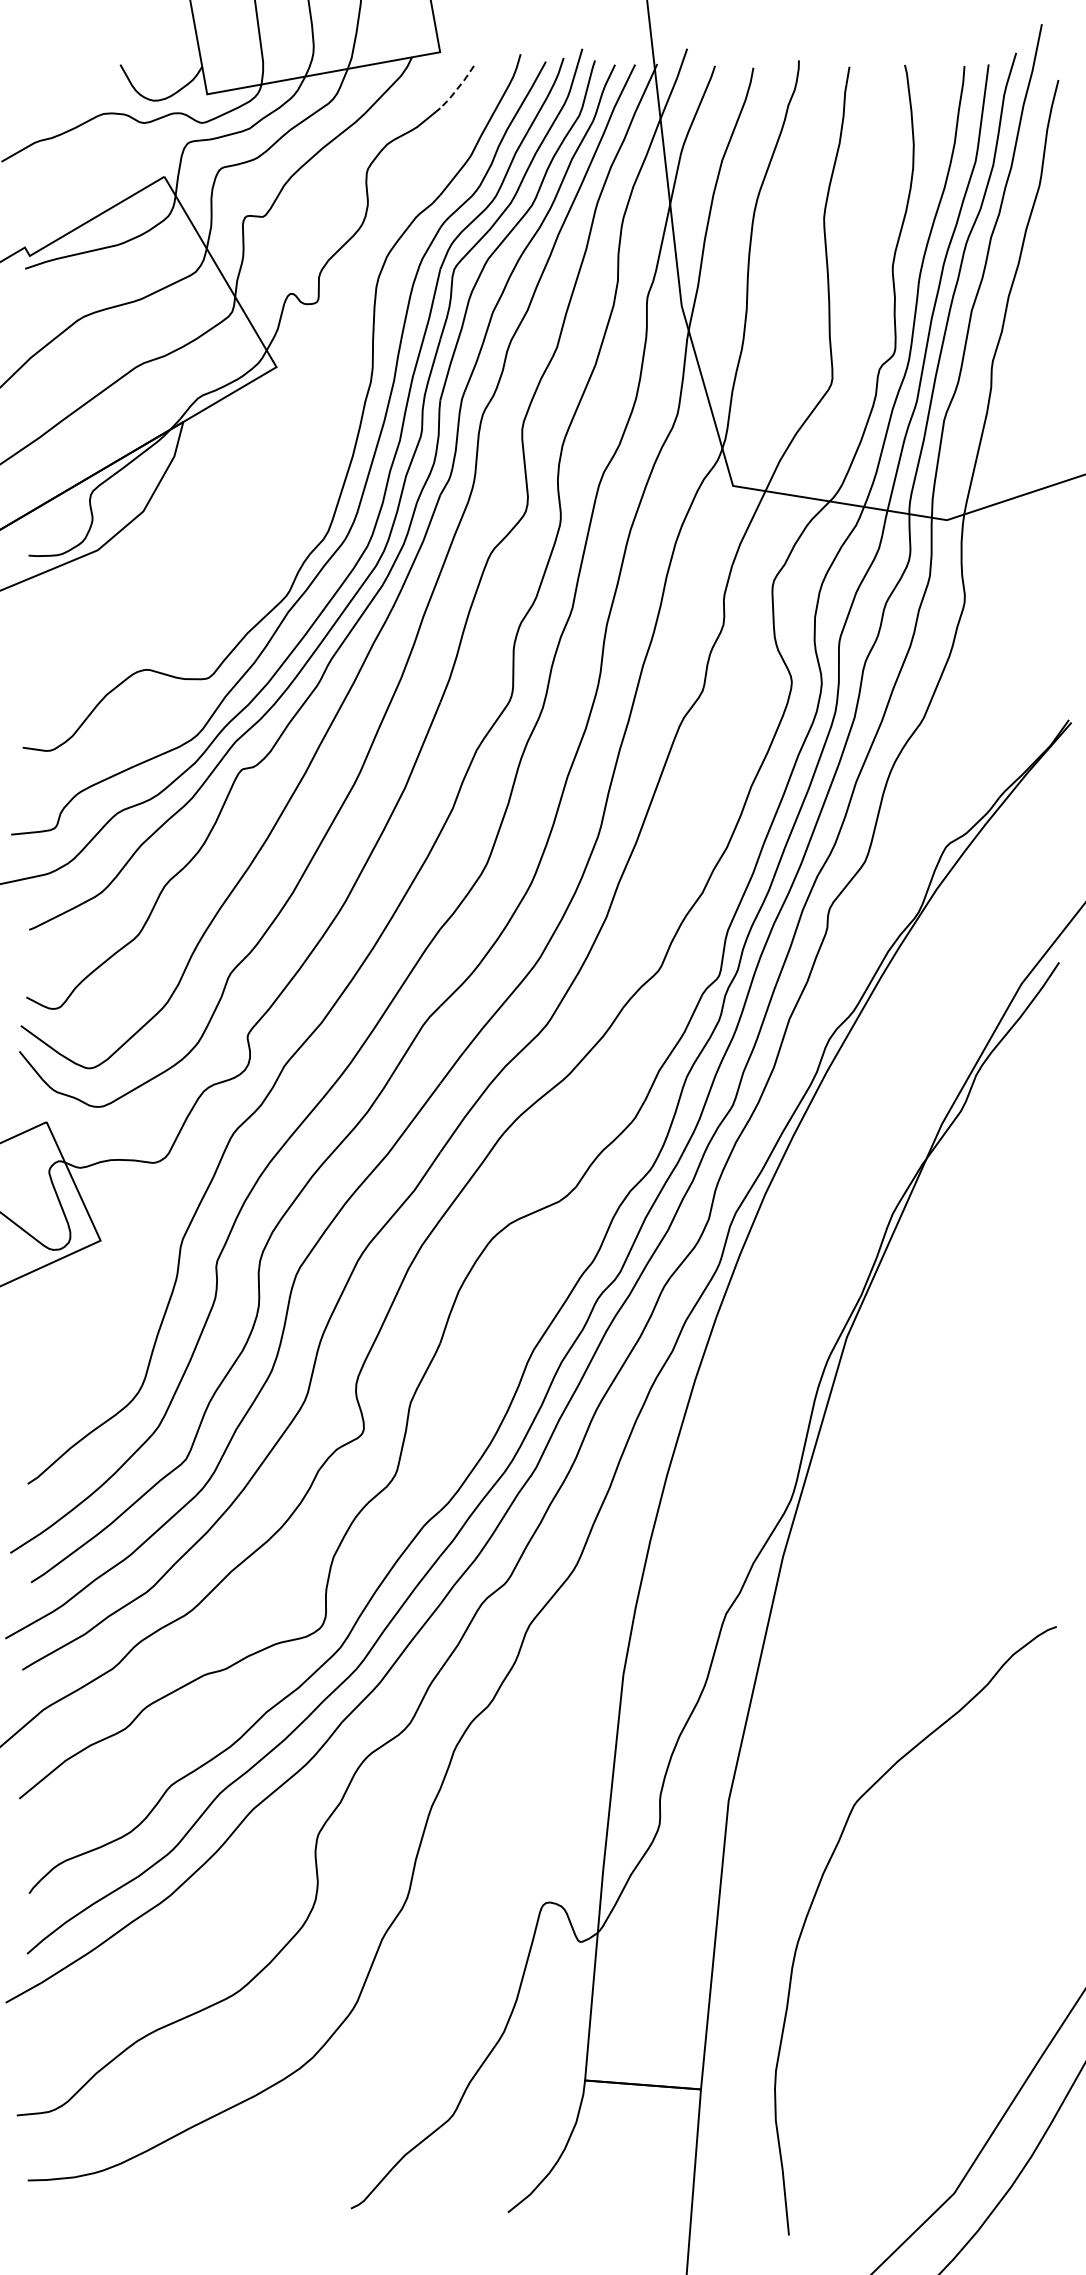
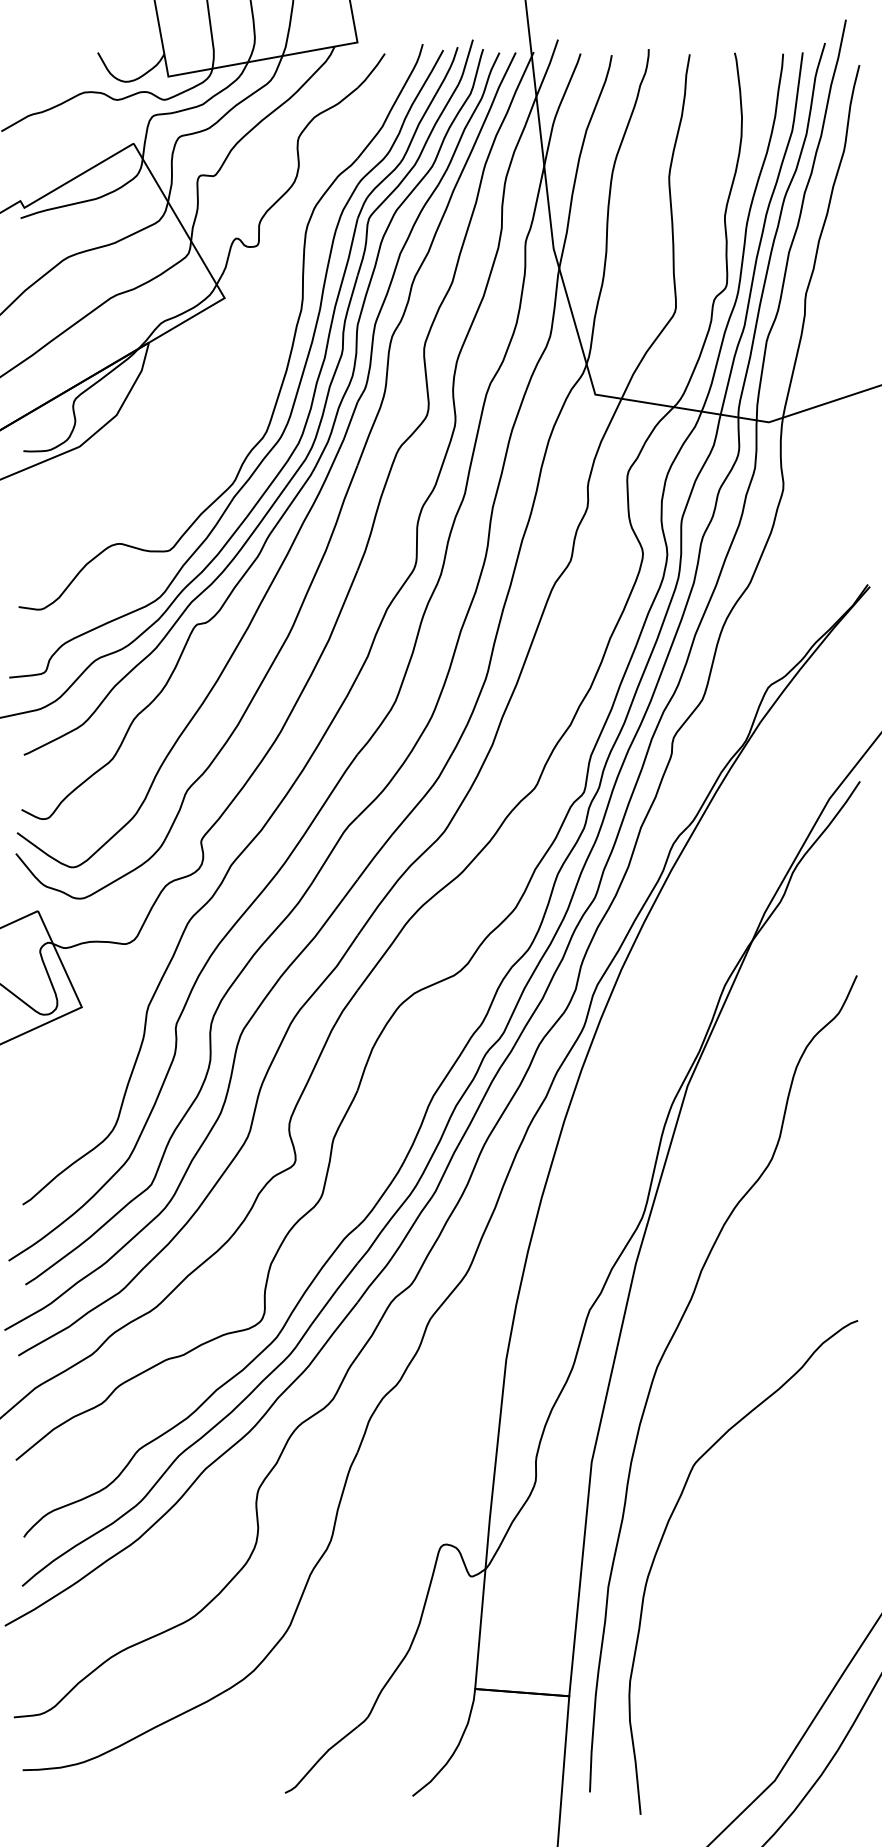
line: (457, 88) -> (371, 71), dashed -> solid
curve: (818, 1667) -> (664, 1353), added

